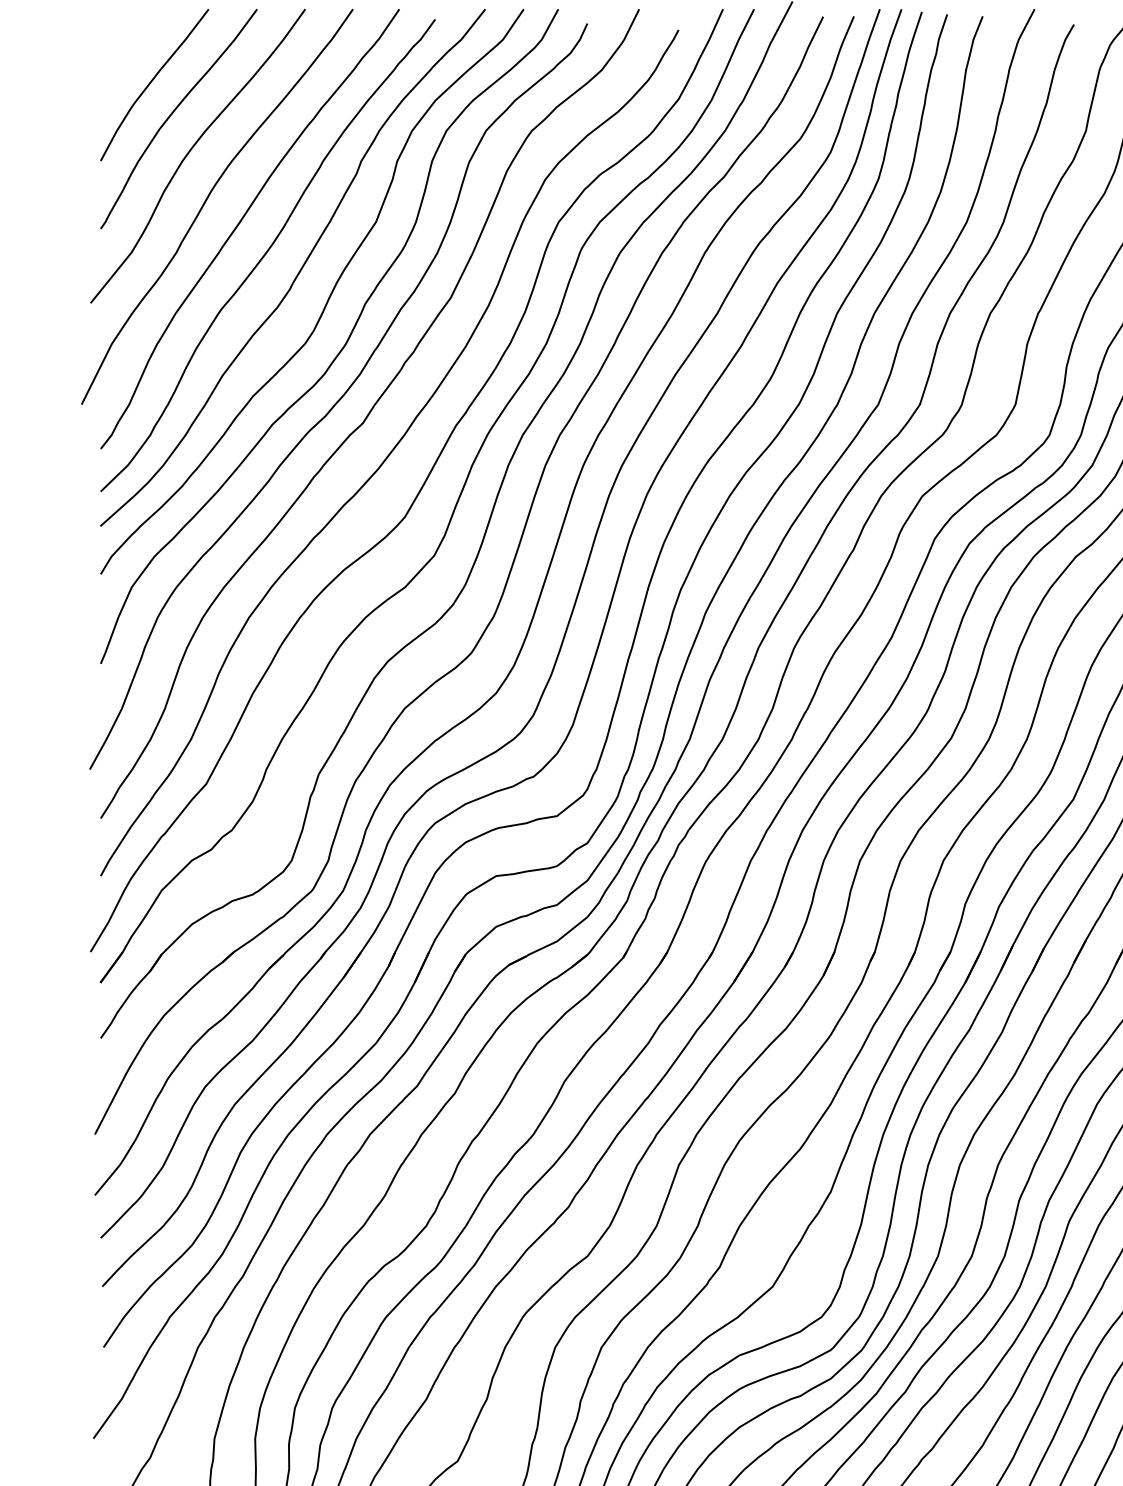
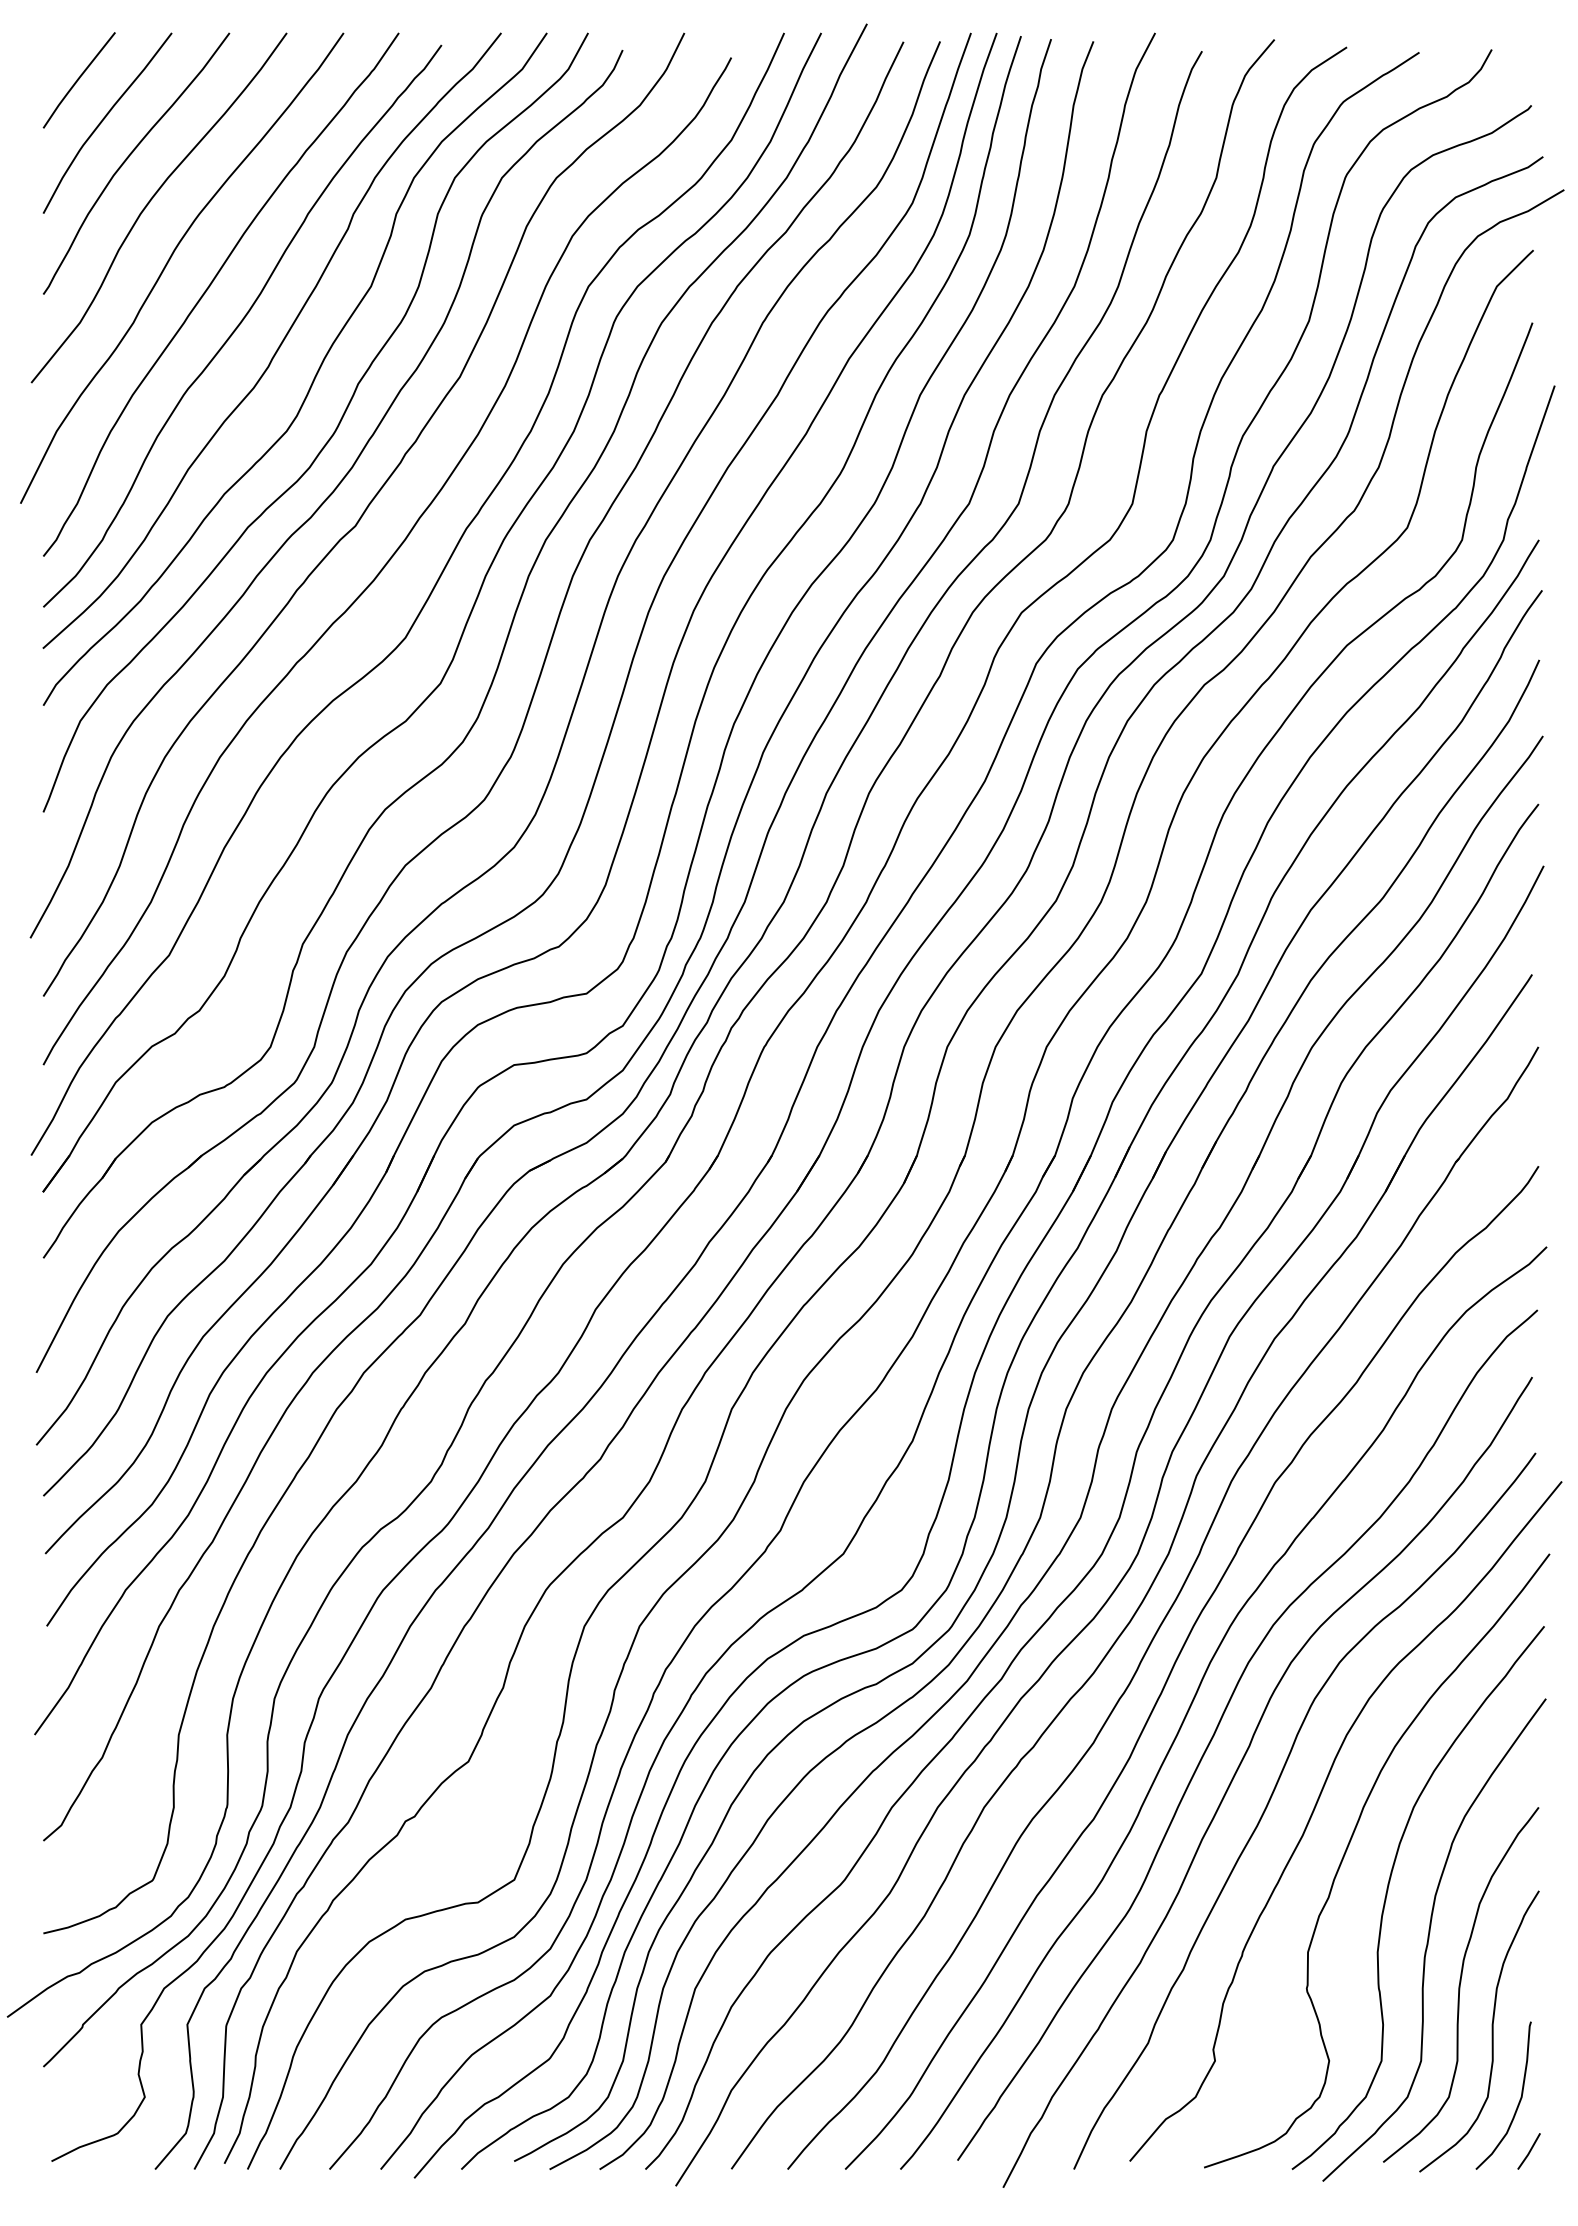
line: (130, 49) -> (78, 80), added

